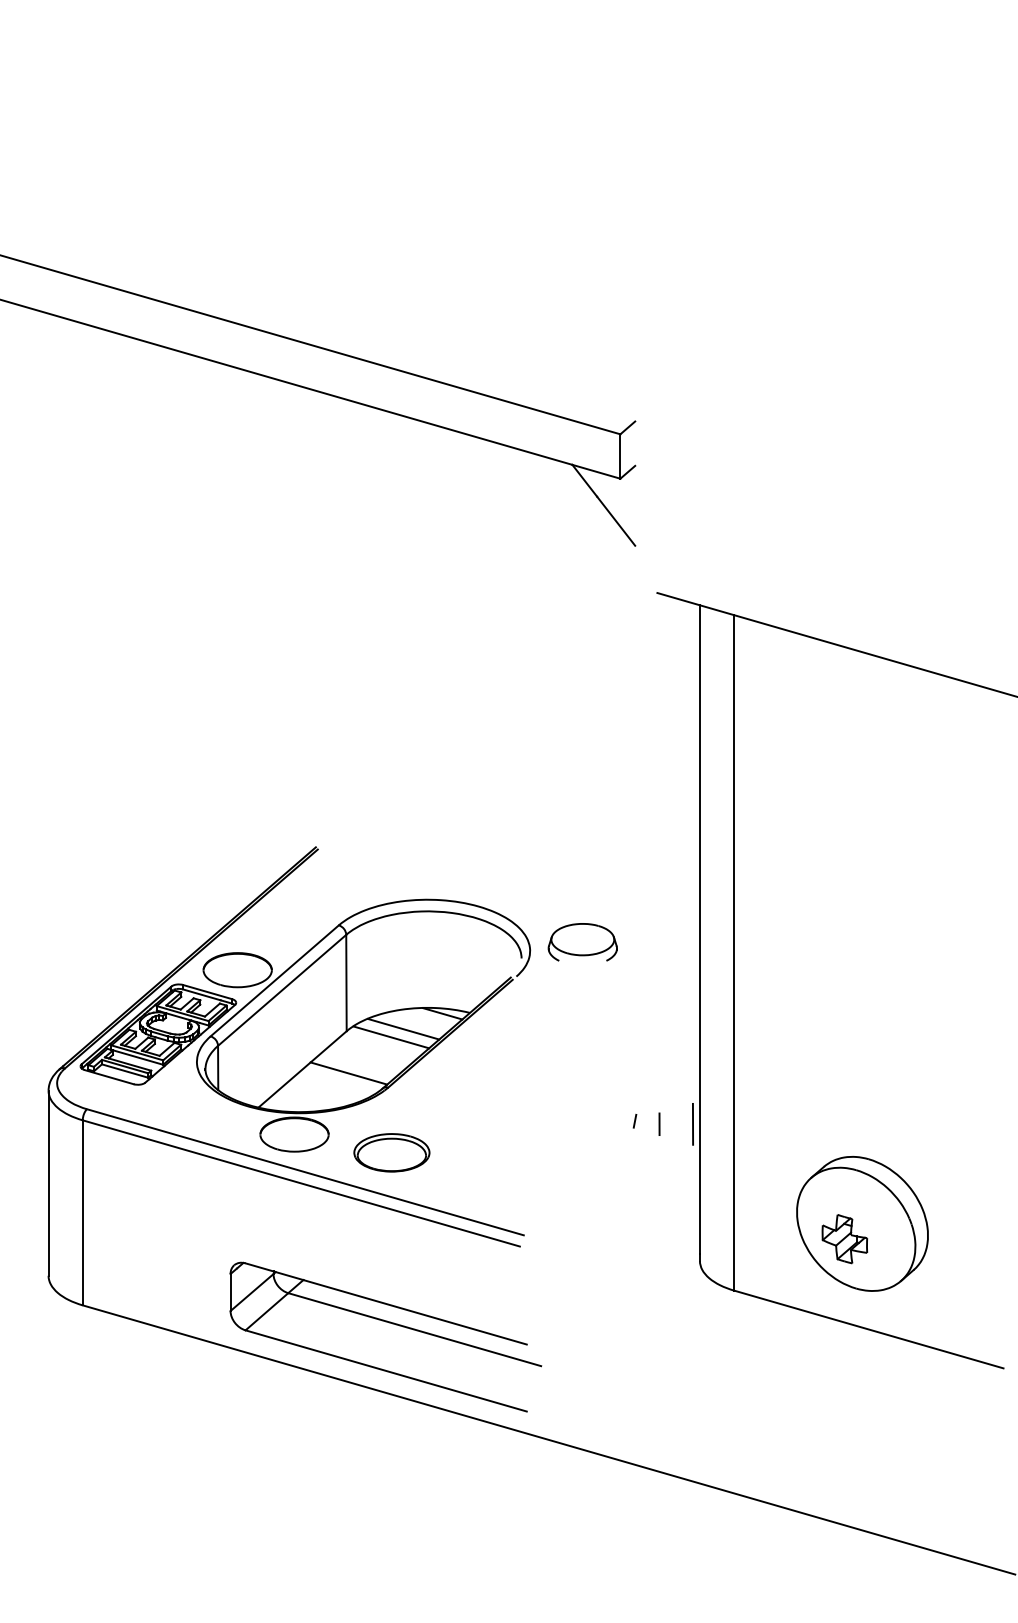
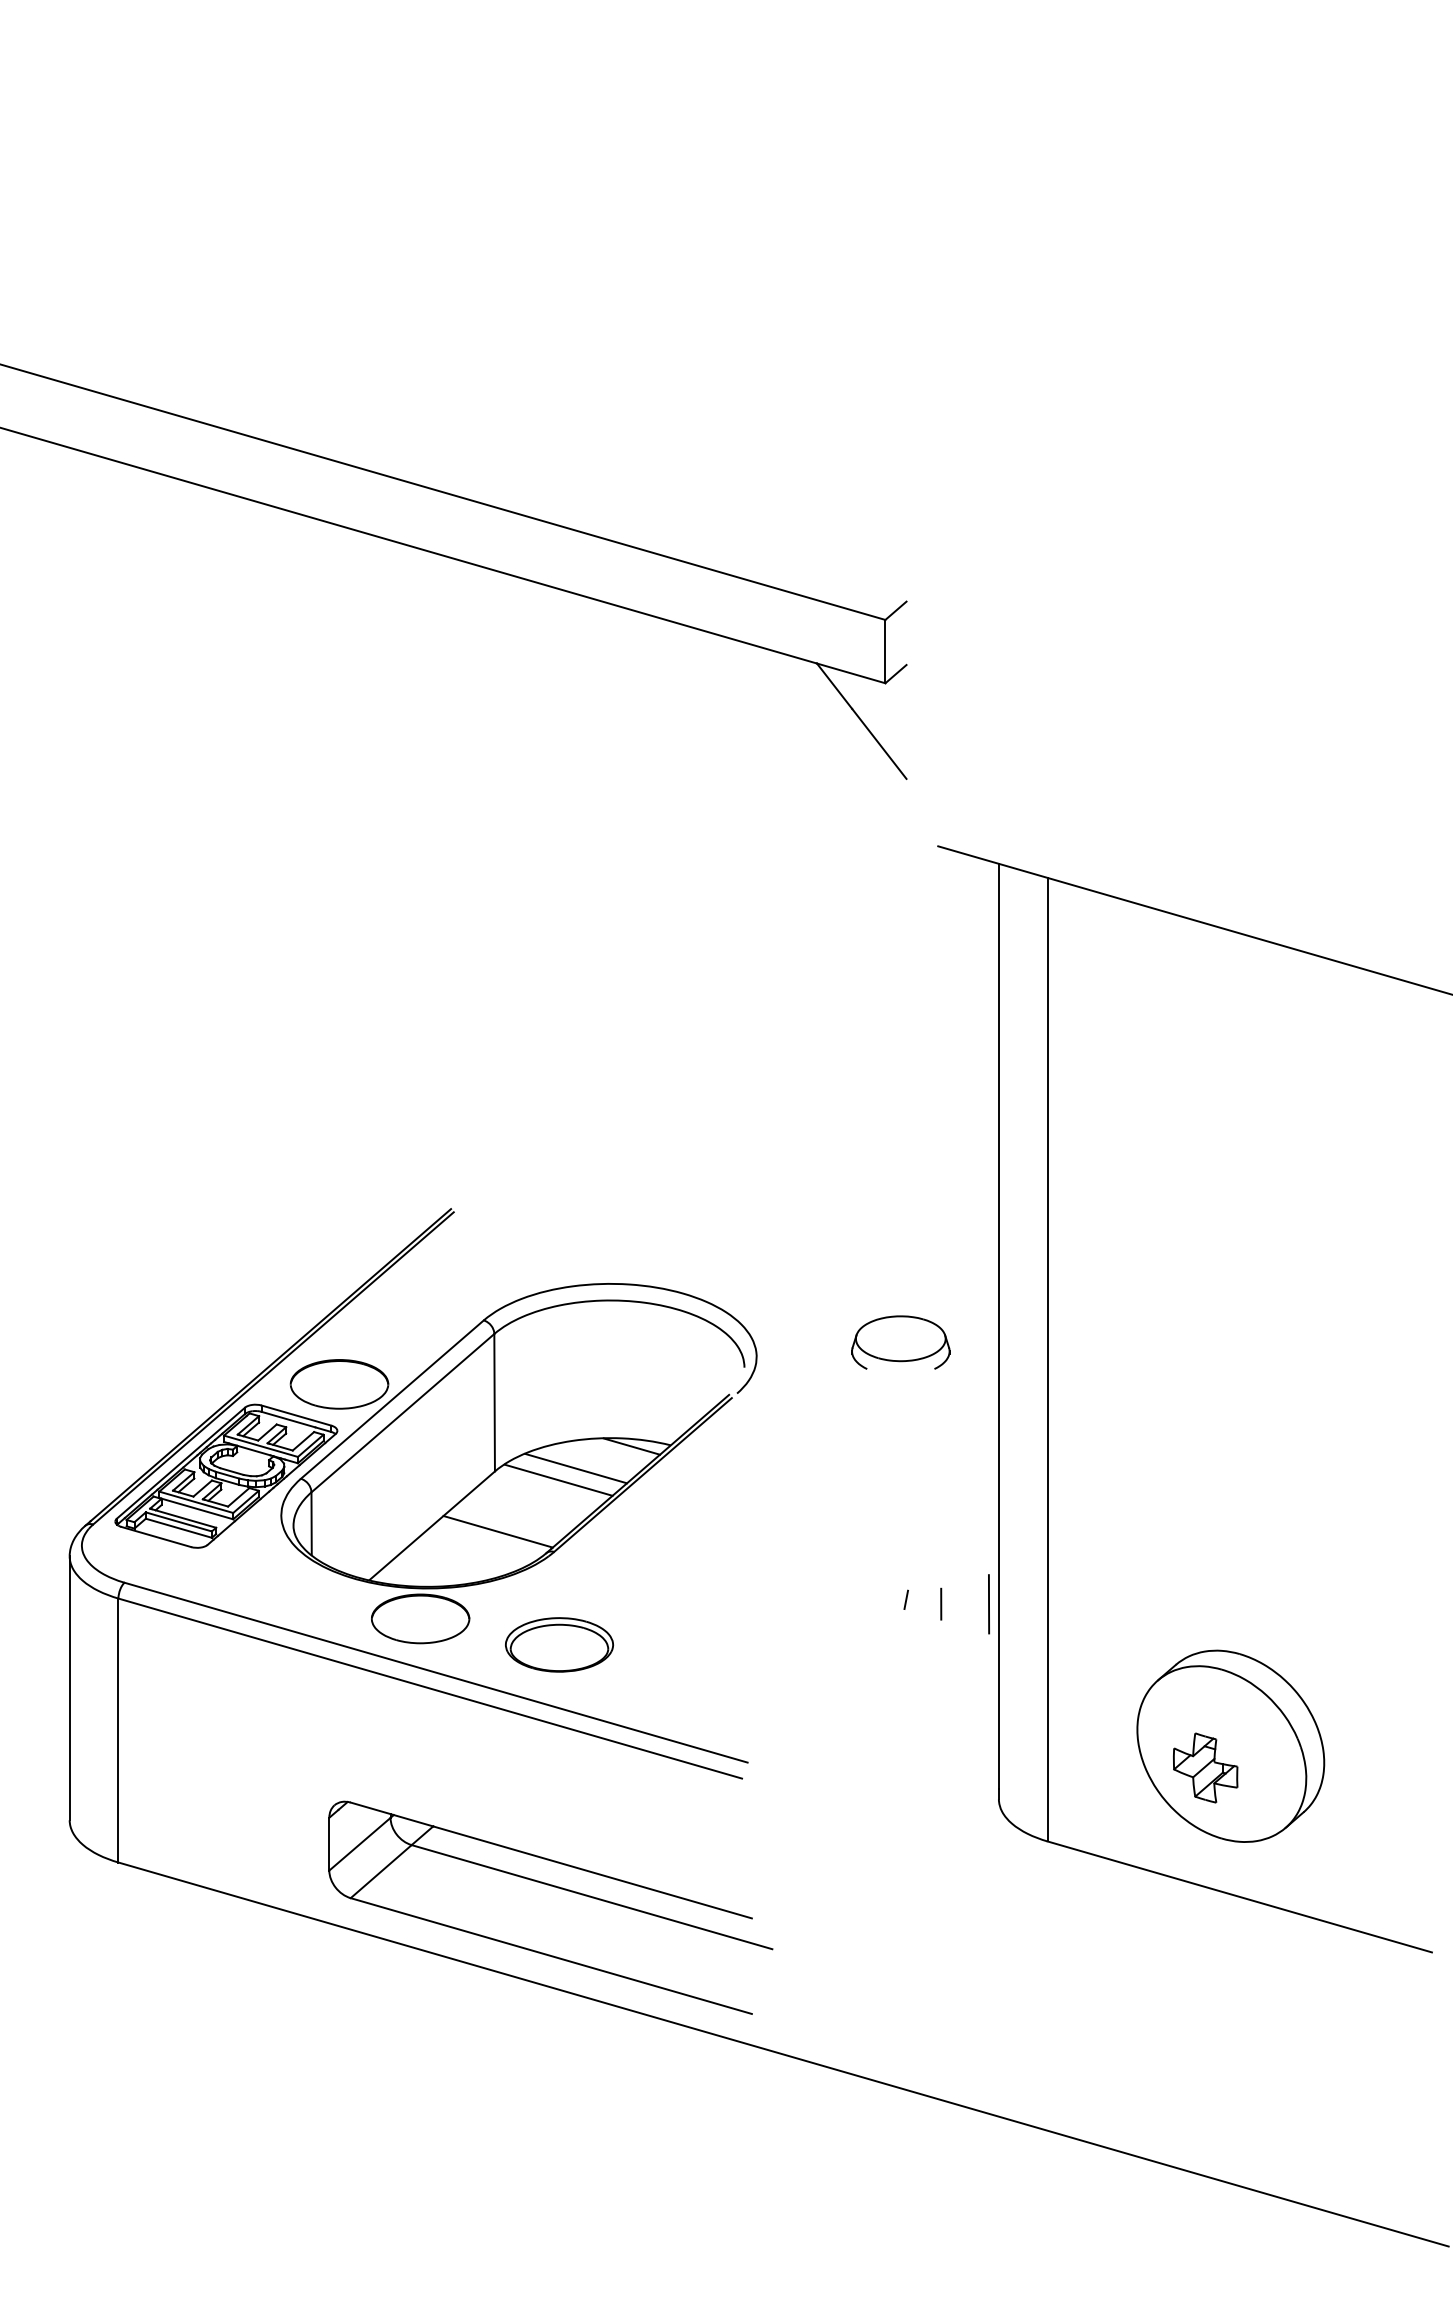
part: (582, 942) -> (900, 1342), moved

